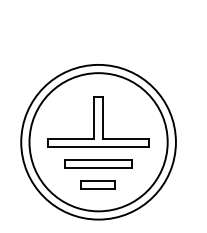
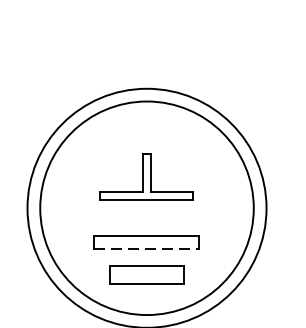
part: (98, 121) -> (146, 176), size x0.6
line: (98, 168) -> (146, 248), solid -> dashed
part: (97, 184) -> (145, 273), size x1.4

